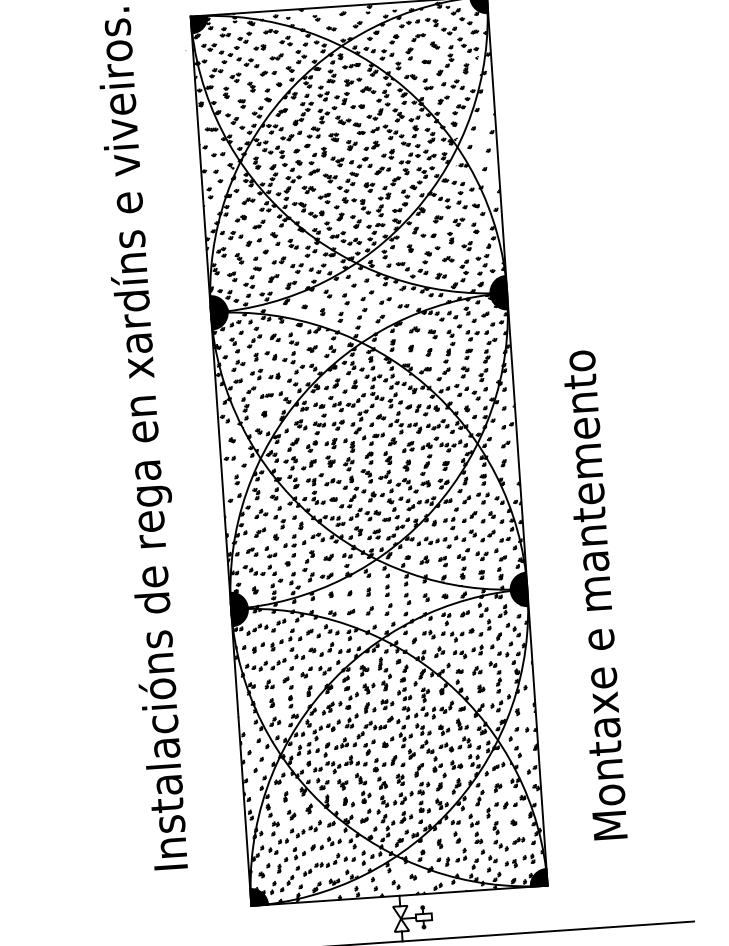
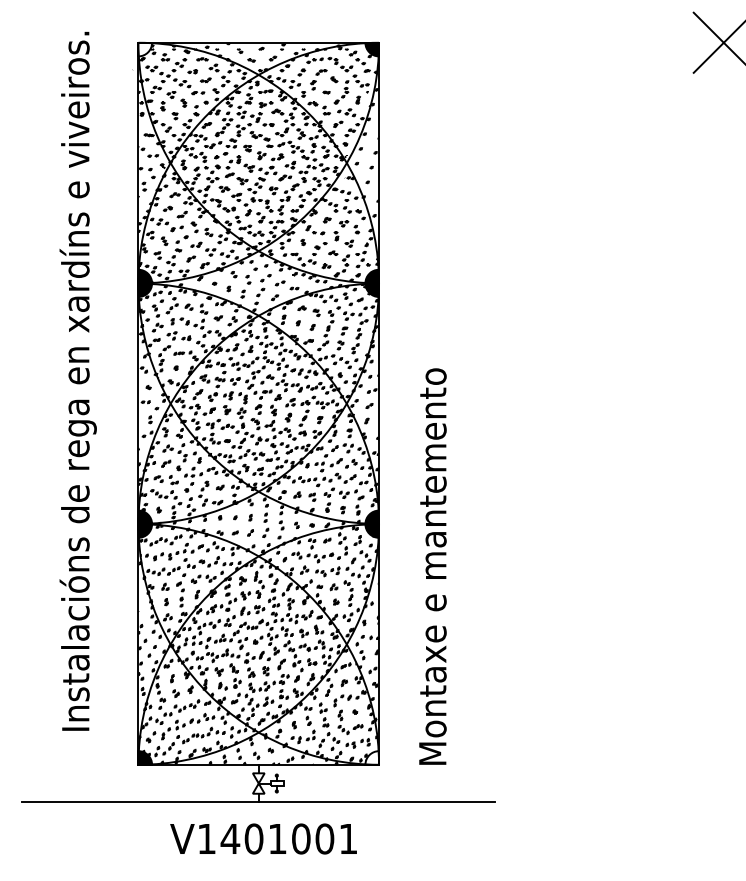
fill: (199, 24) -> (145, 49), removed
text: (593, 595) -> (432, 566), moved
fill: (538, 877) -> (372, 757), removed

